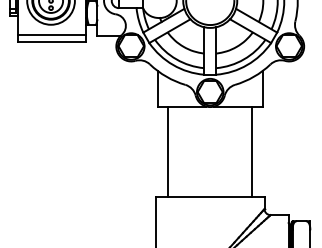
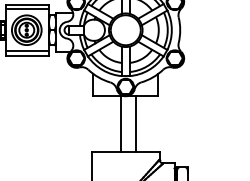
line: (167, 150) -> (120, 123), moved
line: (253, 150) -> (136, 123), moved

